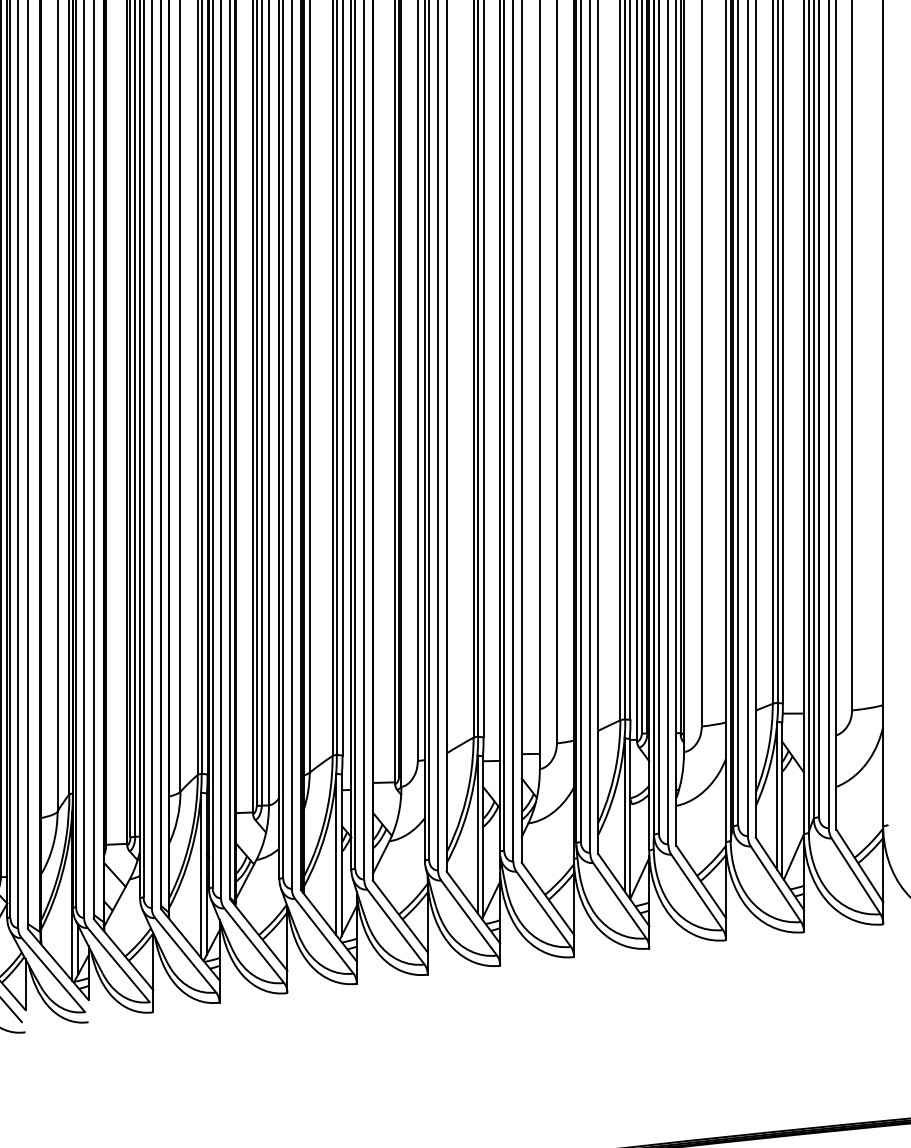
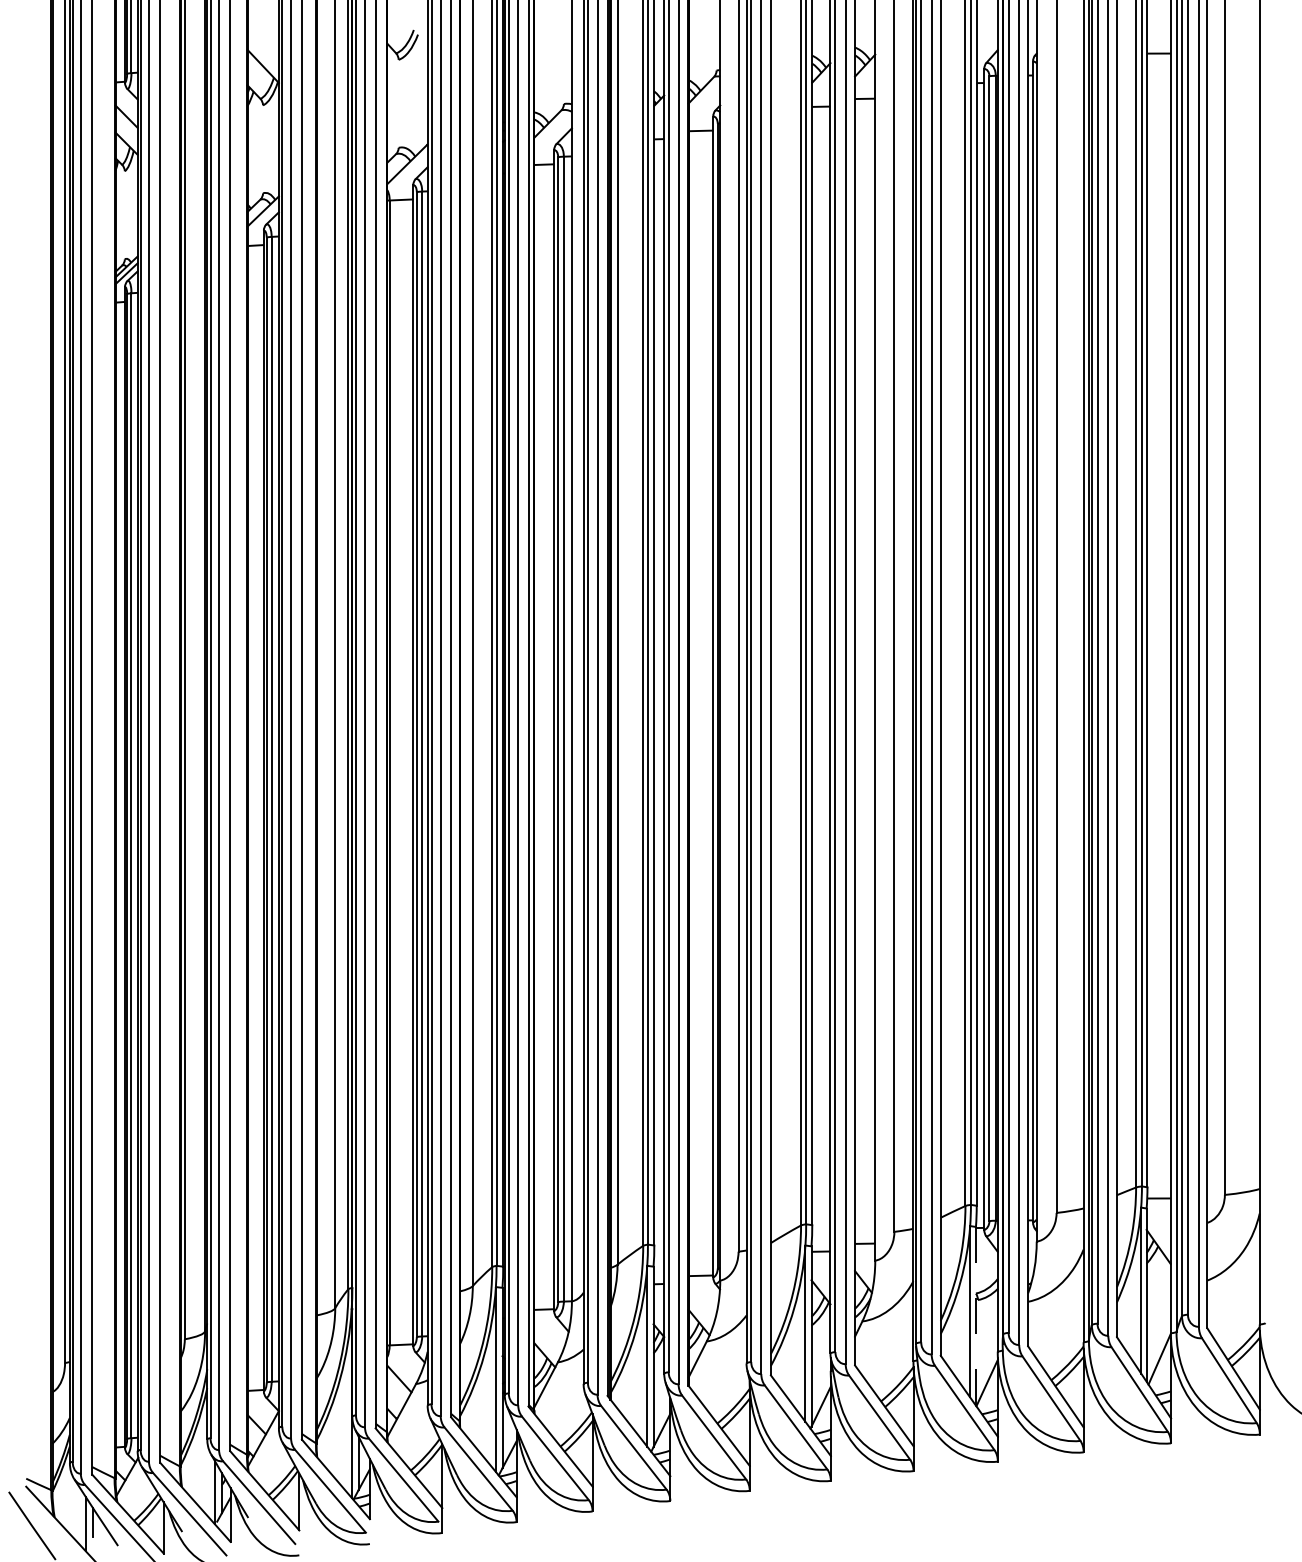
line: (629, 818) -> (975, 1316), solid -> dashed

